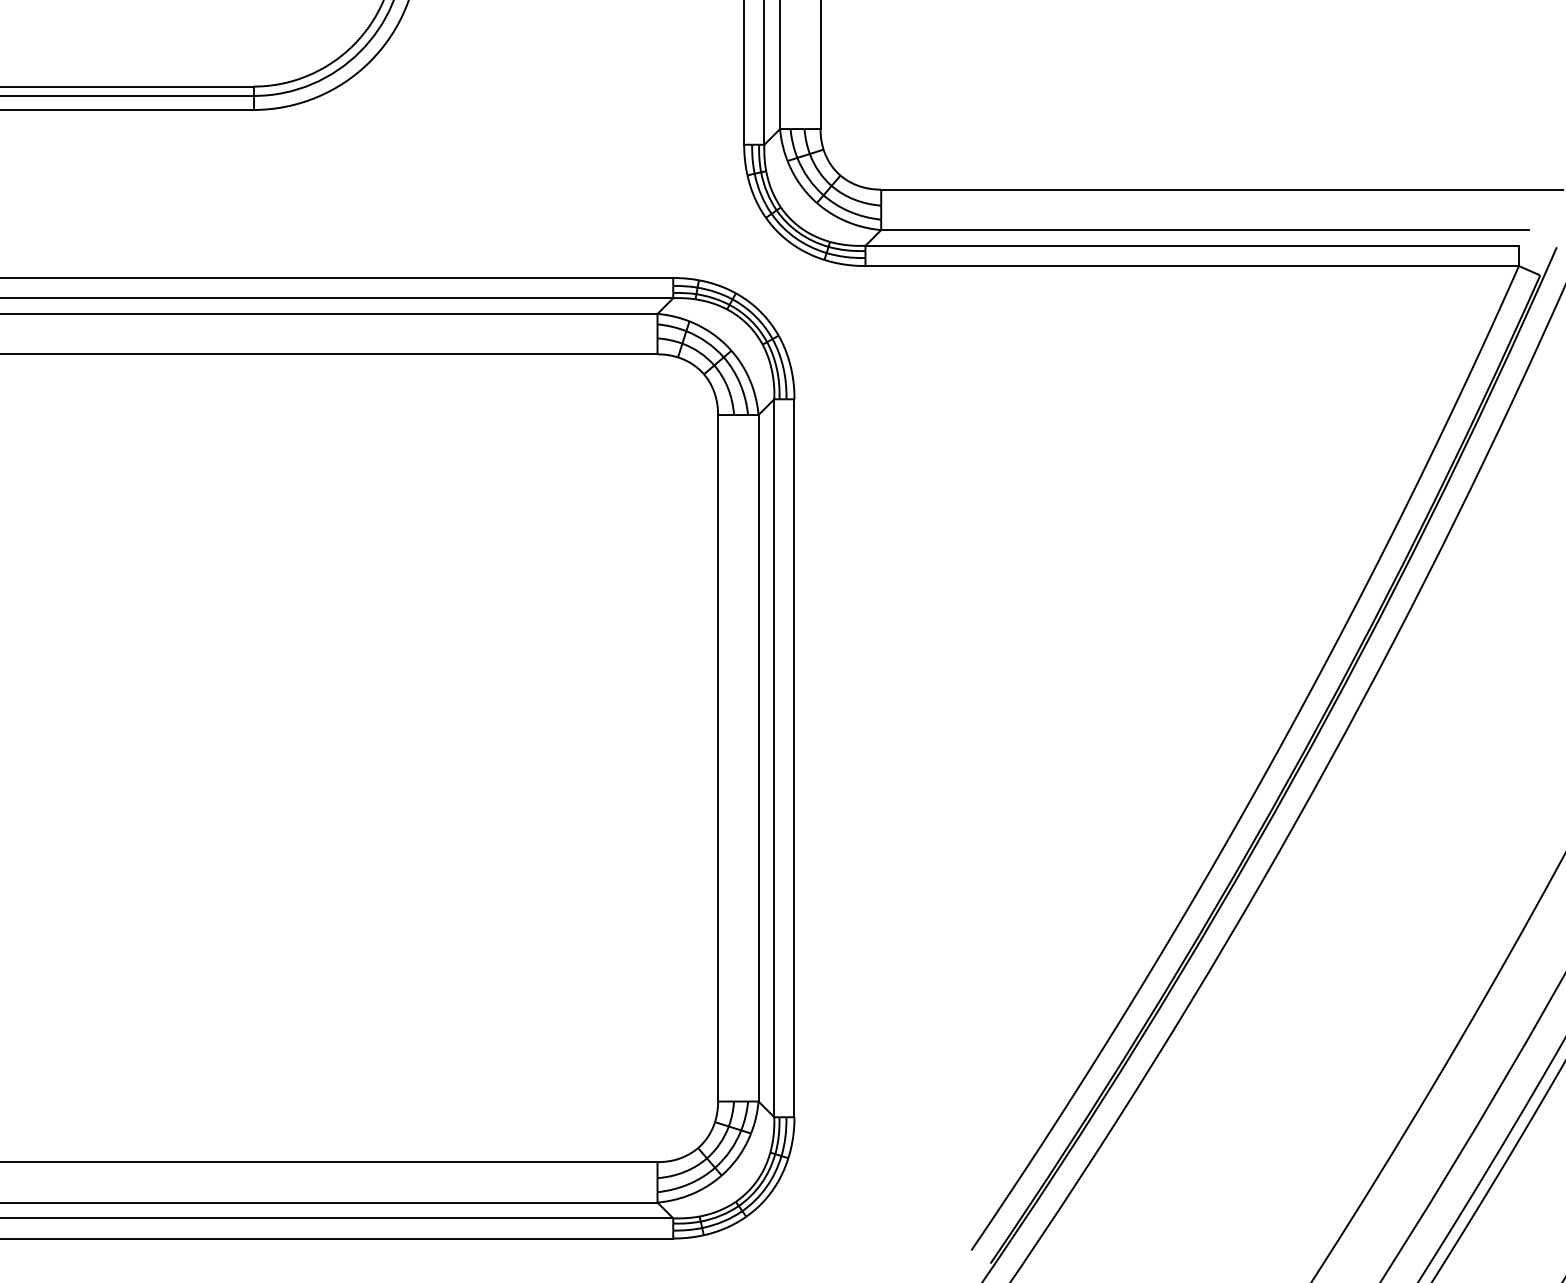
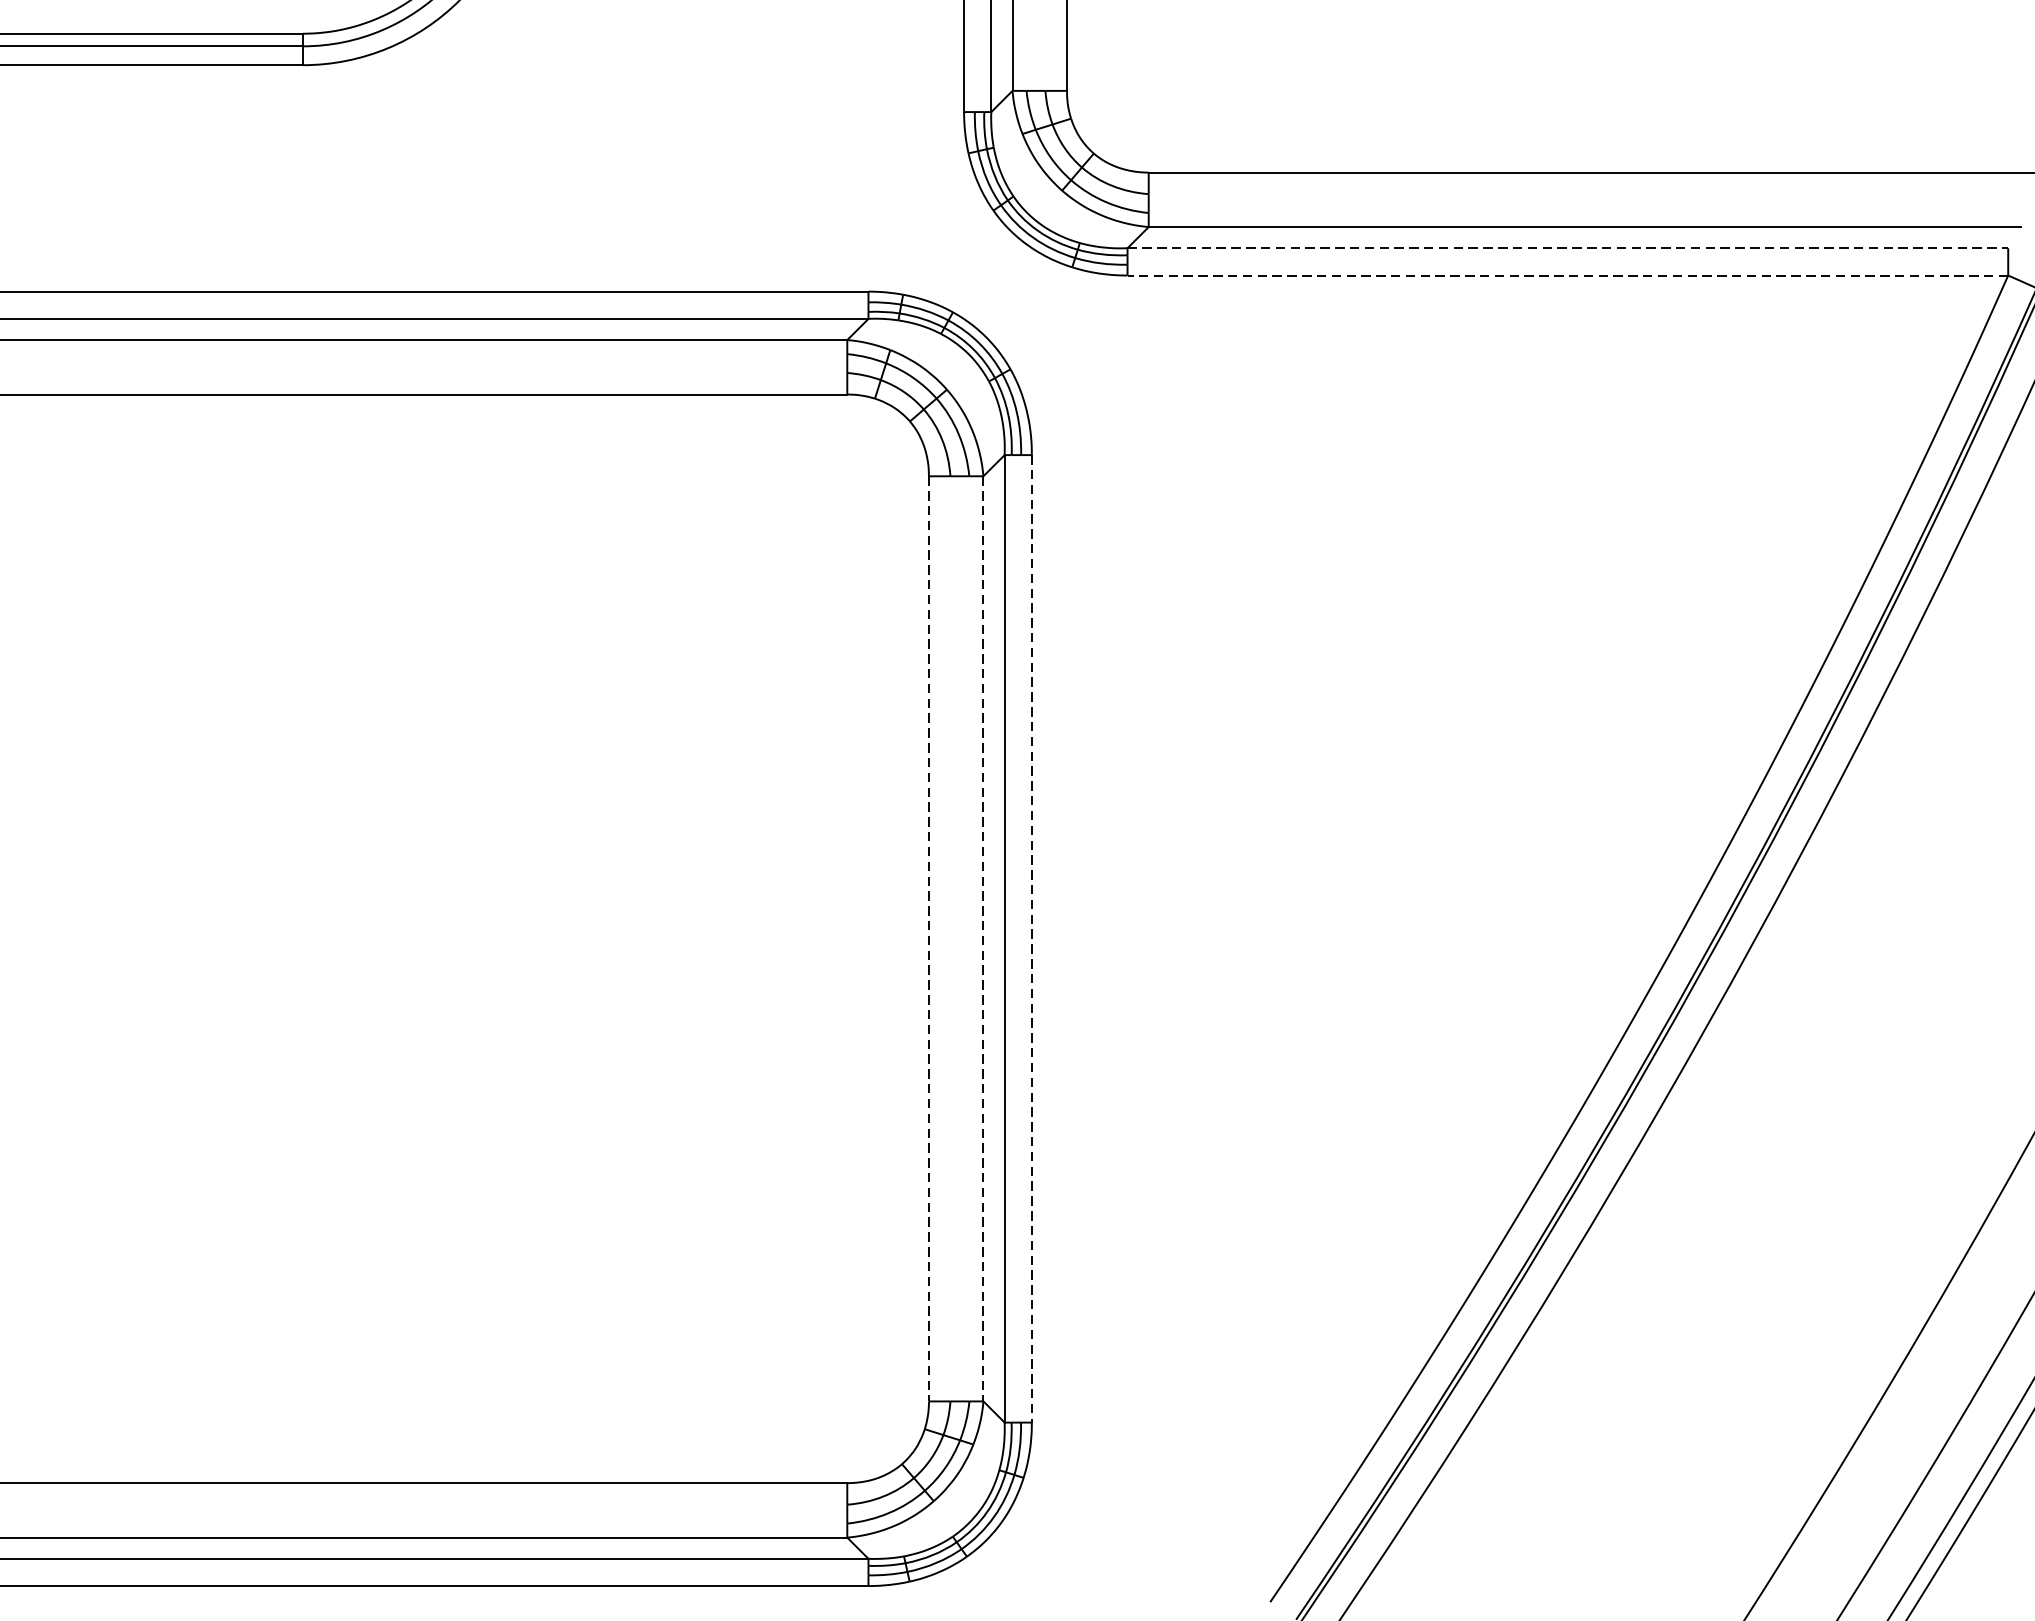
line: (1192, 245) -> (1568, 247), solid -> dashed
line: (1192, 266) -> (1568, 276), solid -> dashed
line: (718, 758) -> (929, 939), solid -> dashed
line: (758, 758) -> (983, 939), solid -> dashed
line: (794, 758) -> (1031, 939), solid -> dashed

